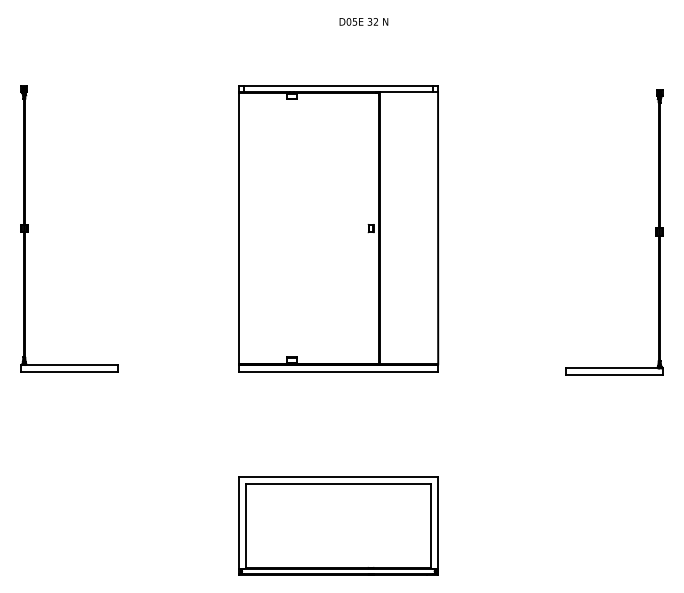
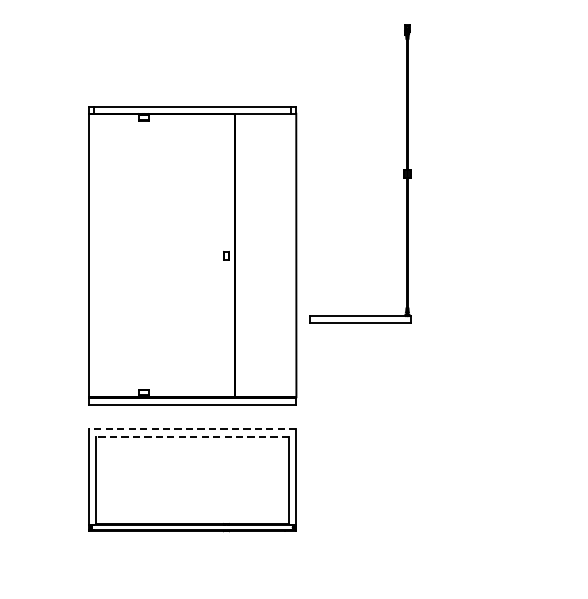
part: (338, 228) -> (192, 255), moved
part: (655, 232) -> (403, 174), moved
line: (338, 477) -> (192, 429), solid -> dashed
line: (338, 484) -> (192, 437), solid -> dashed

